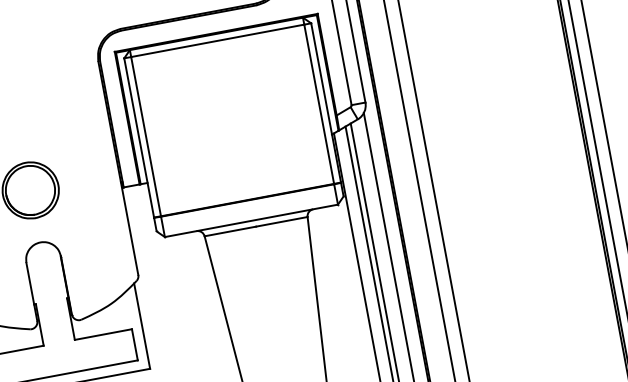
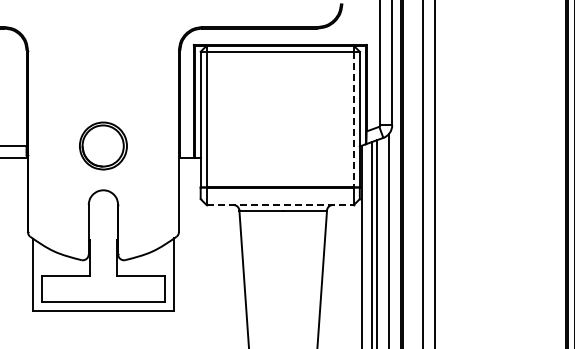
line: (318, 104) -> (353, 119), solid -> dashed
line: (251, 221) -> (280, 205), solid -> dashed

